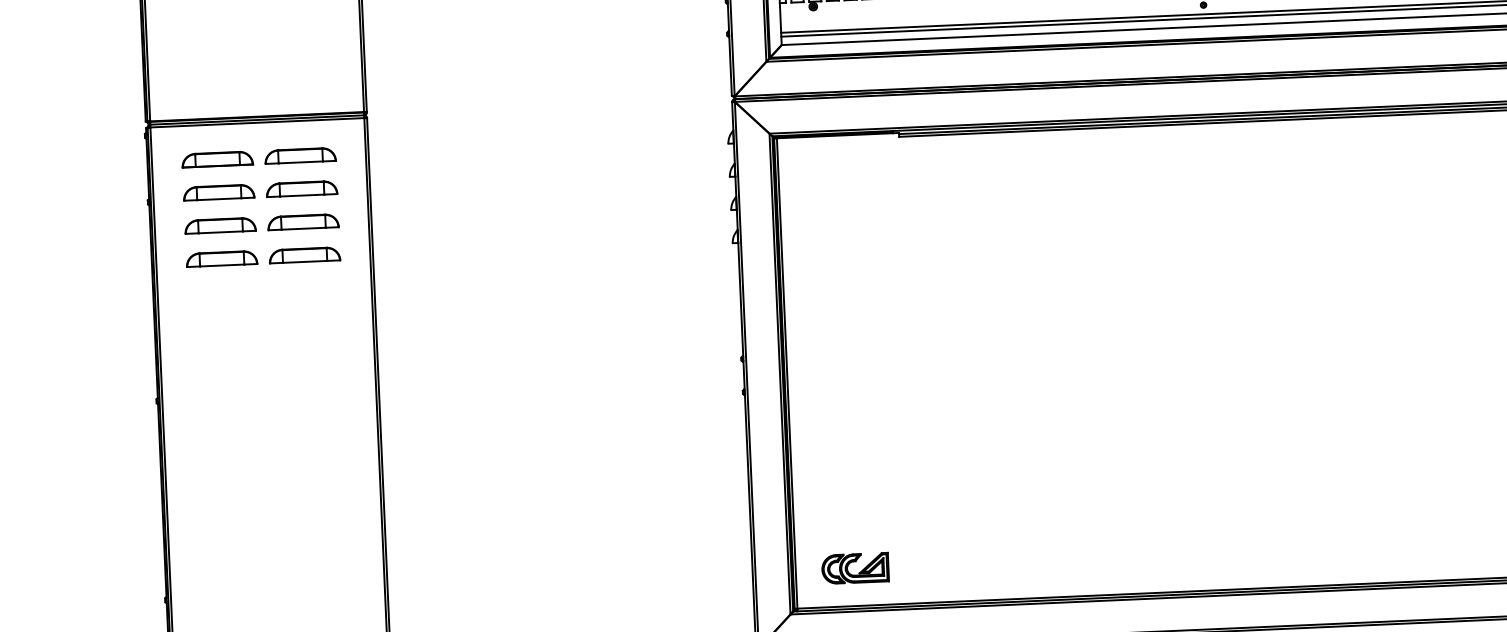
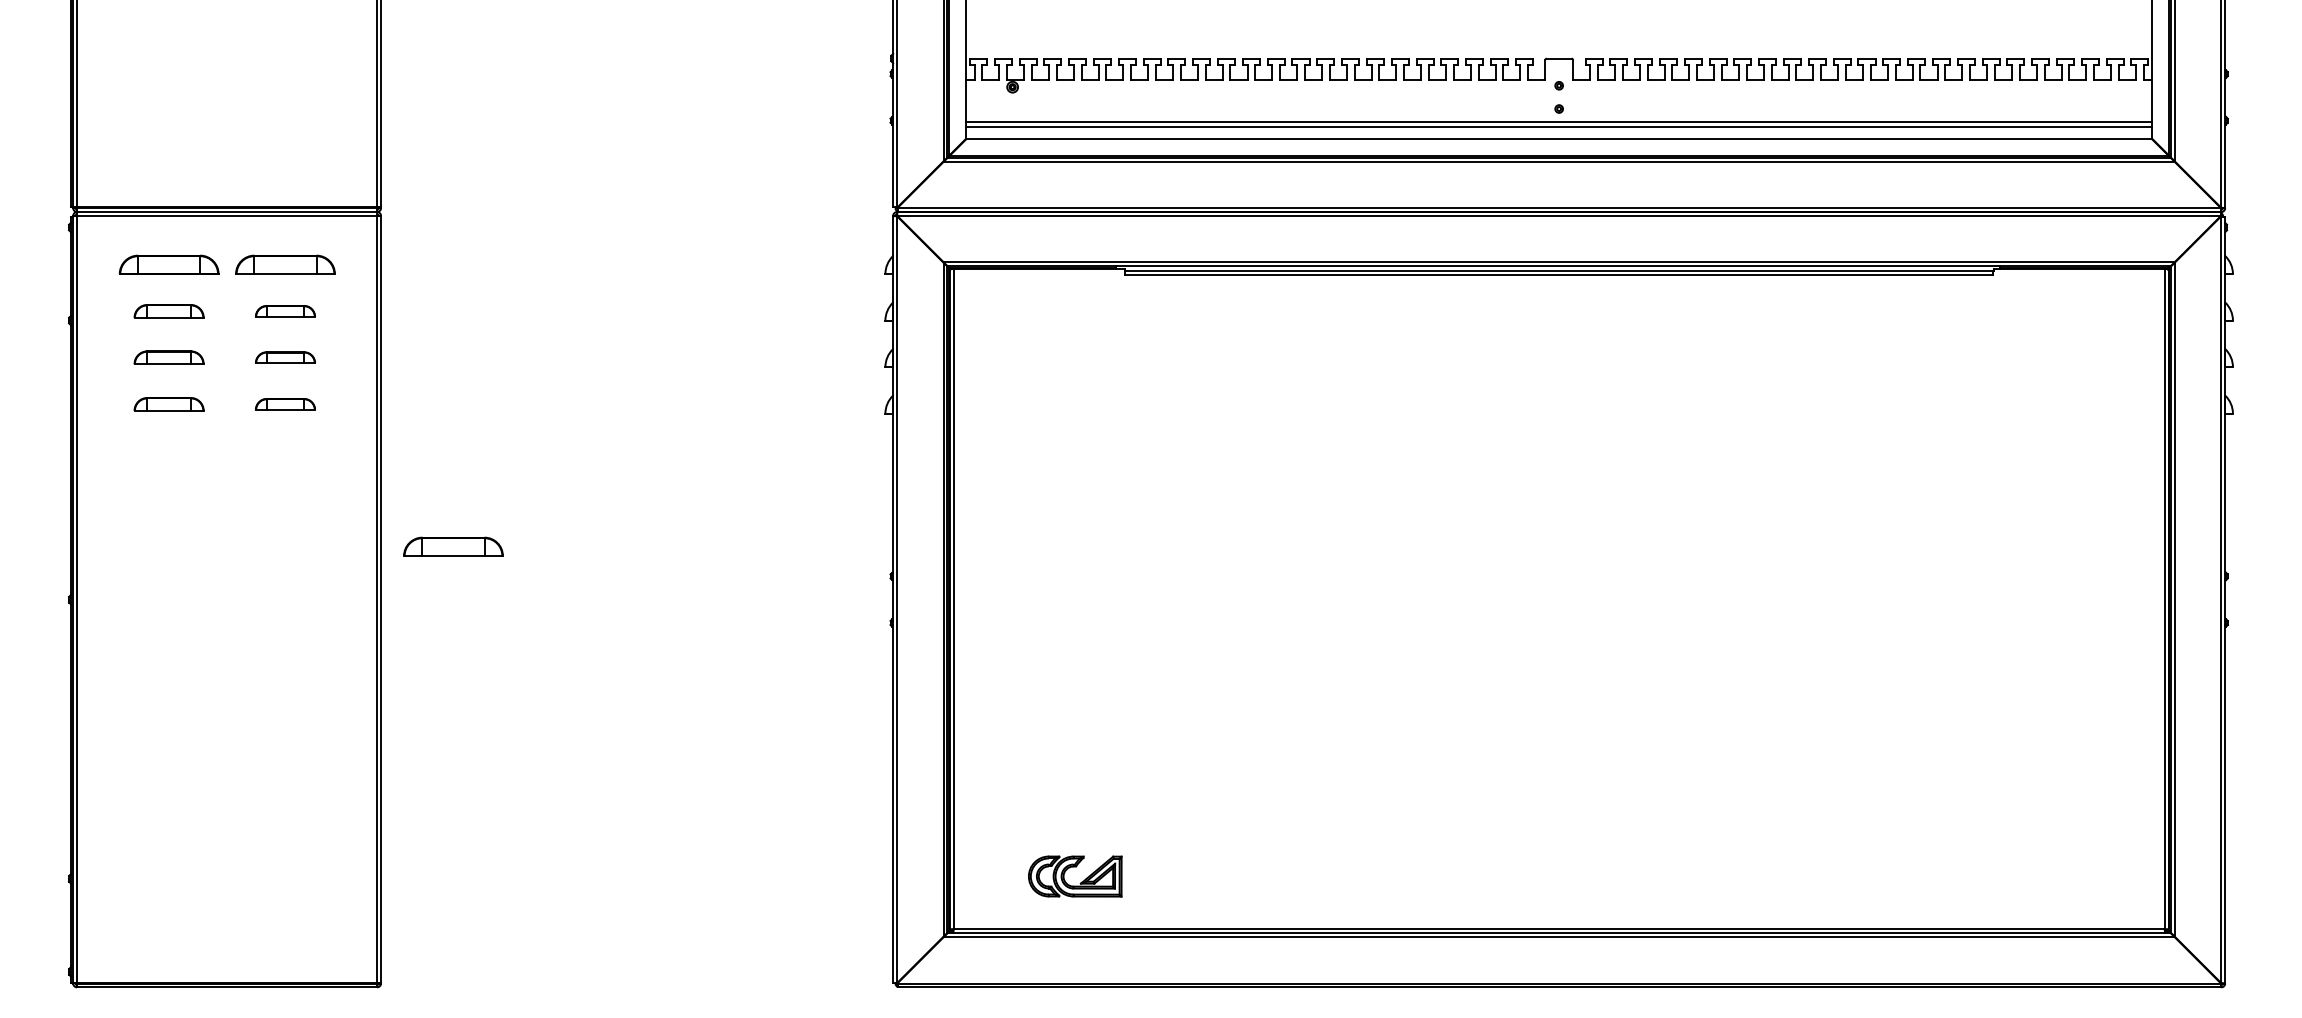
part: (301, 189) -> (285, 311), size x0.6
part: (218, 192) -> (168, 311), size x0.7
part: (303, 221) -> (285, 357), size x0.6
part: (219, 225) -> (168, 357), size x0.7
part: (304, 255) -> (285, 404), size x0.6
part: (221, 259) -> (168, 404), size x0.7
part: (429, 351) -> (453, 546), added
part: (860, 571) -> (1081, 881), moved

